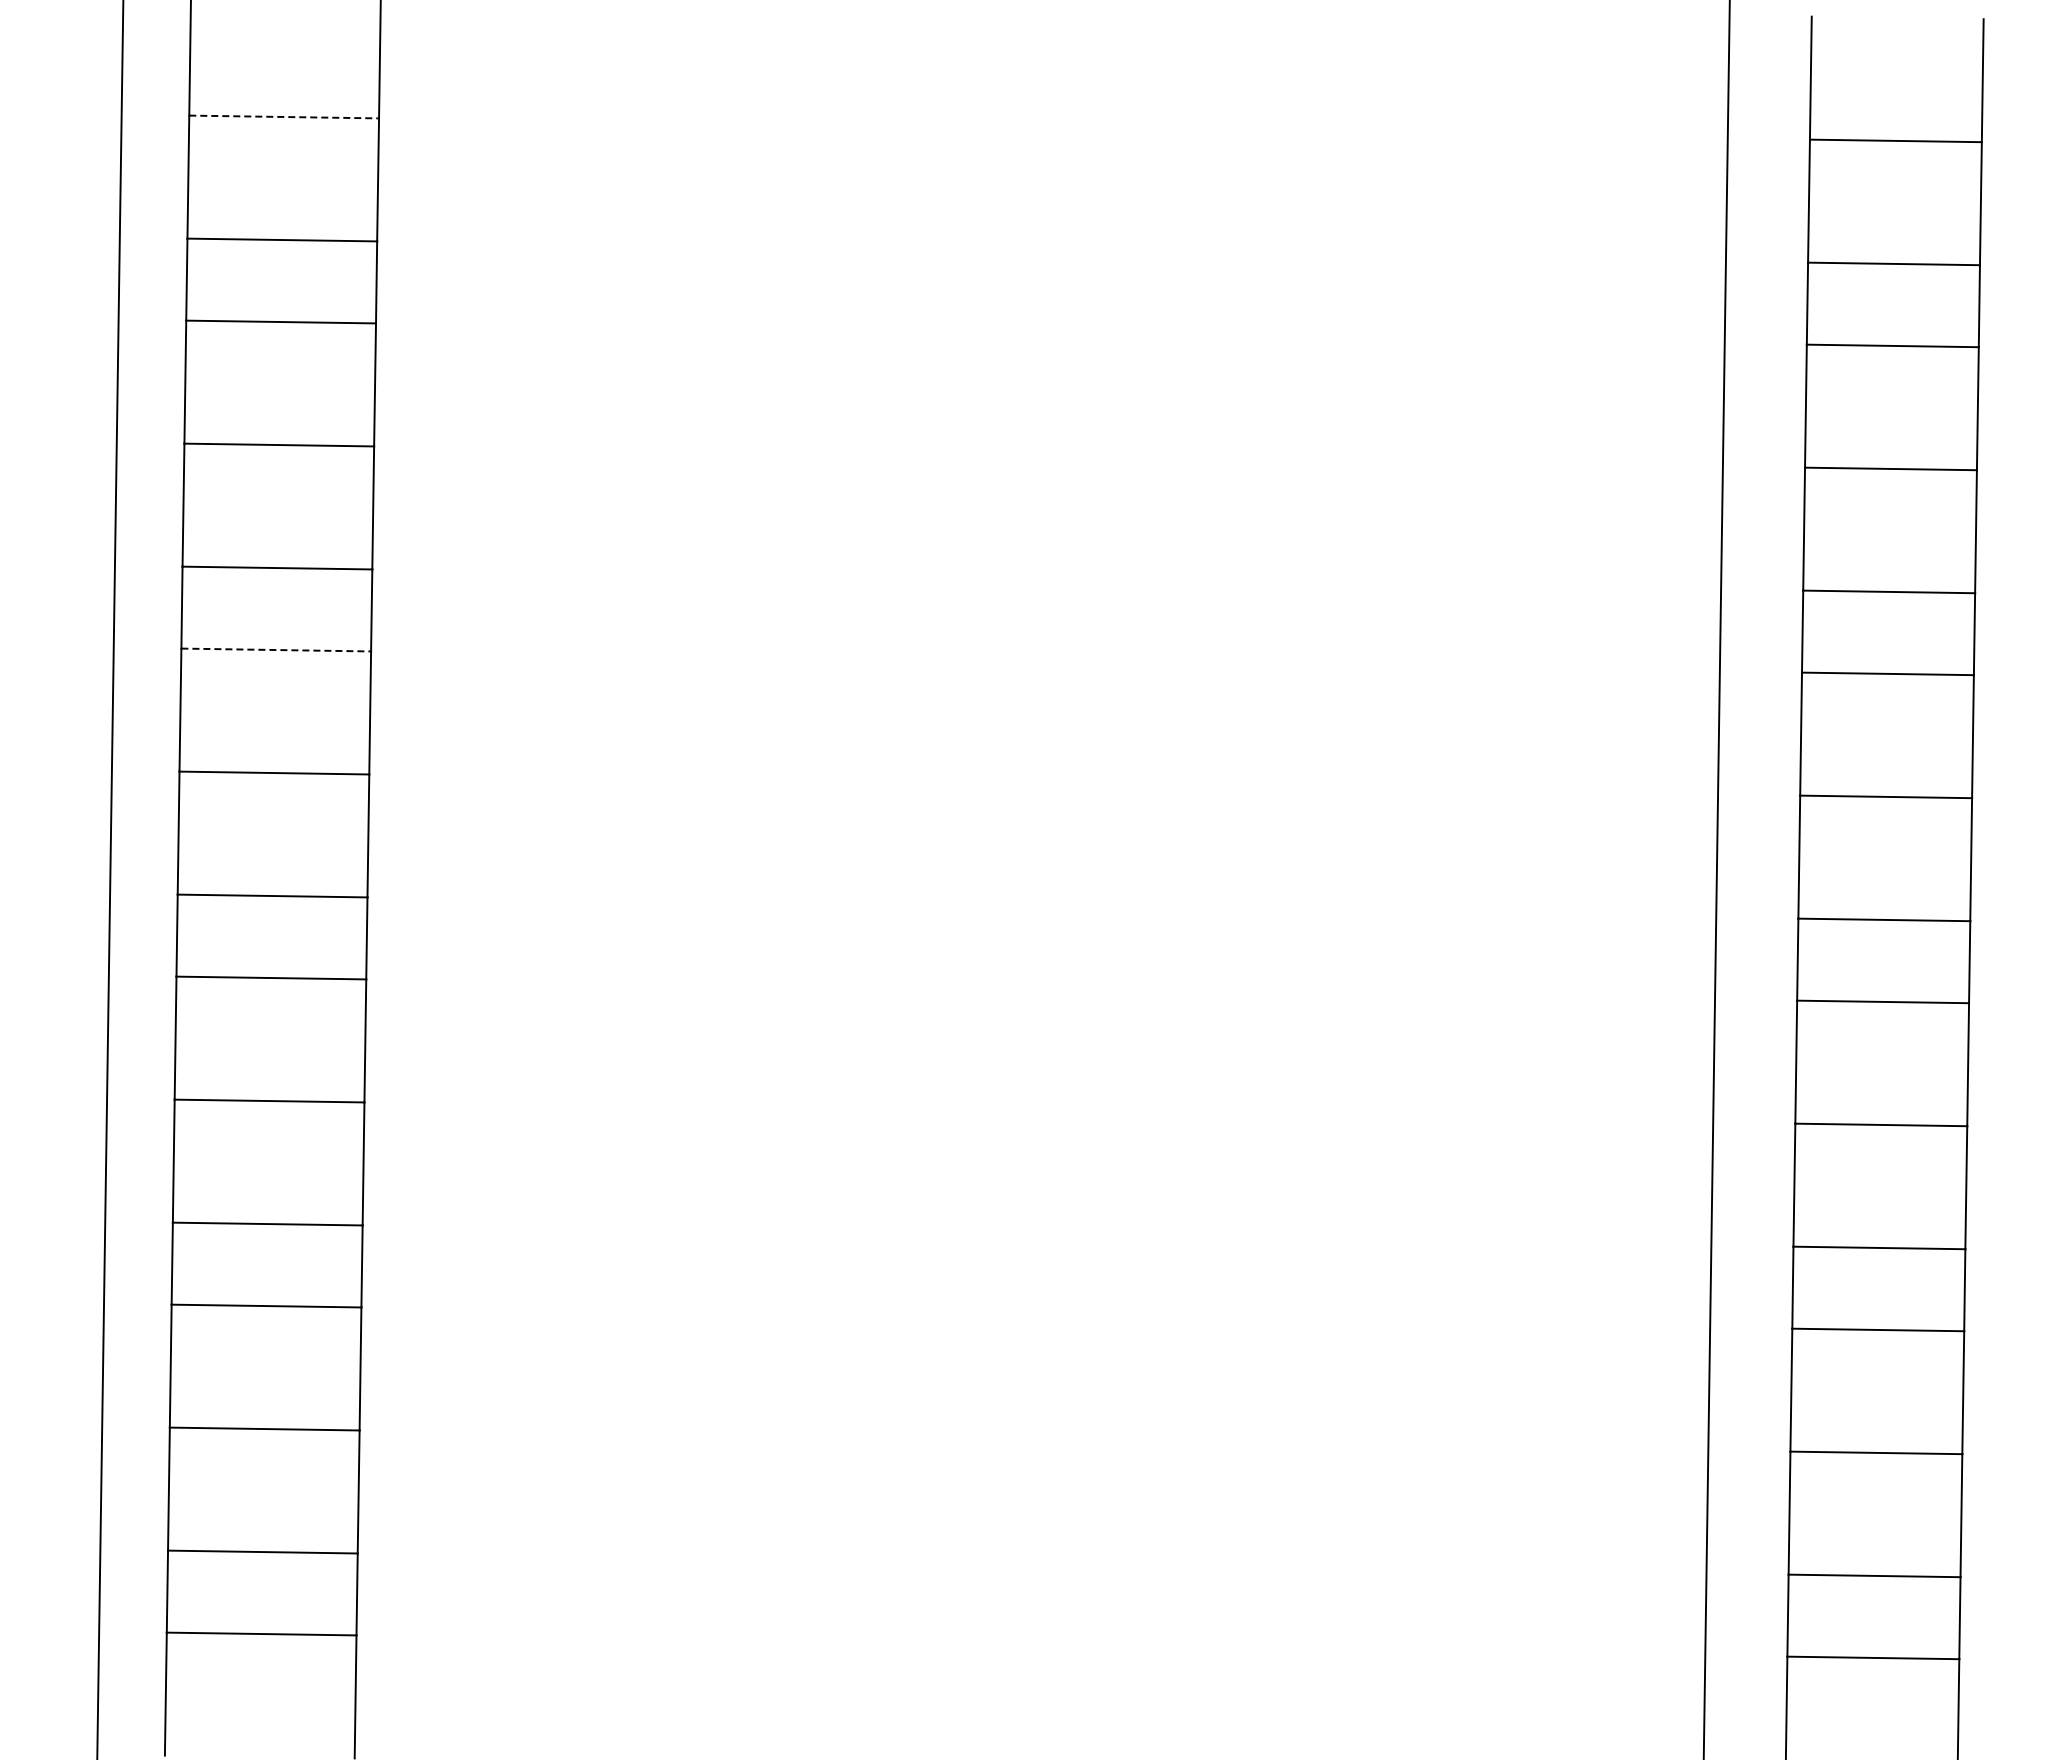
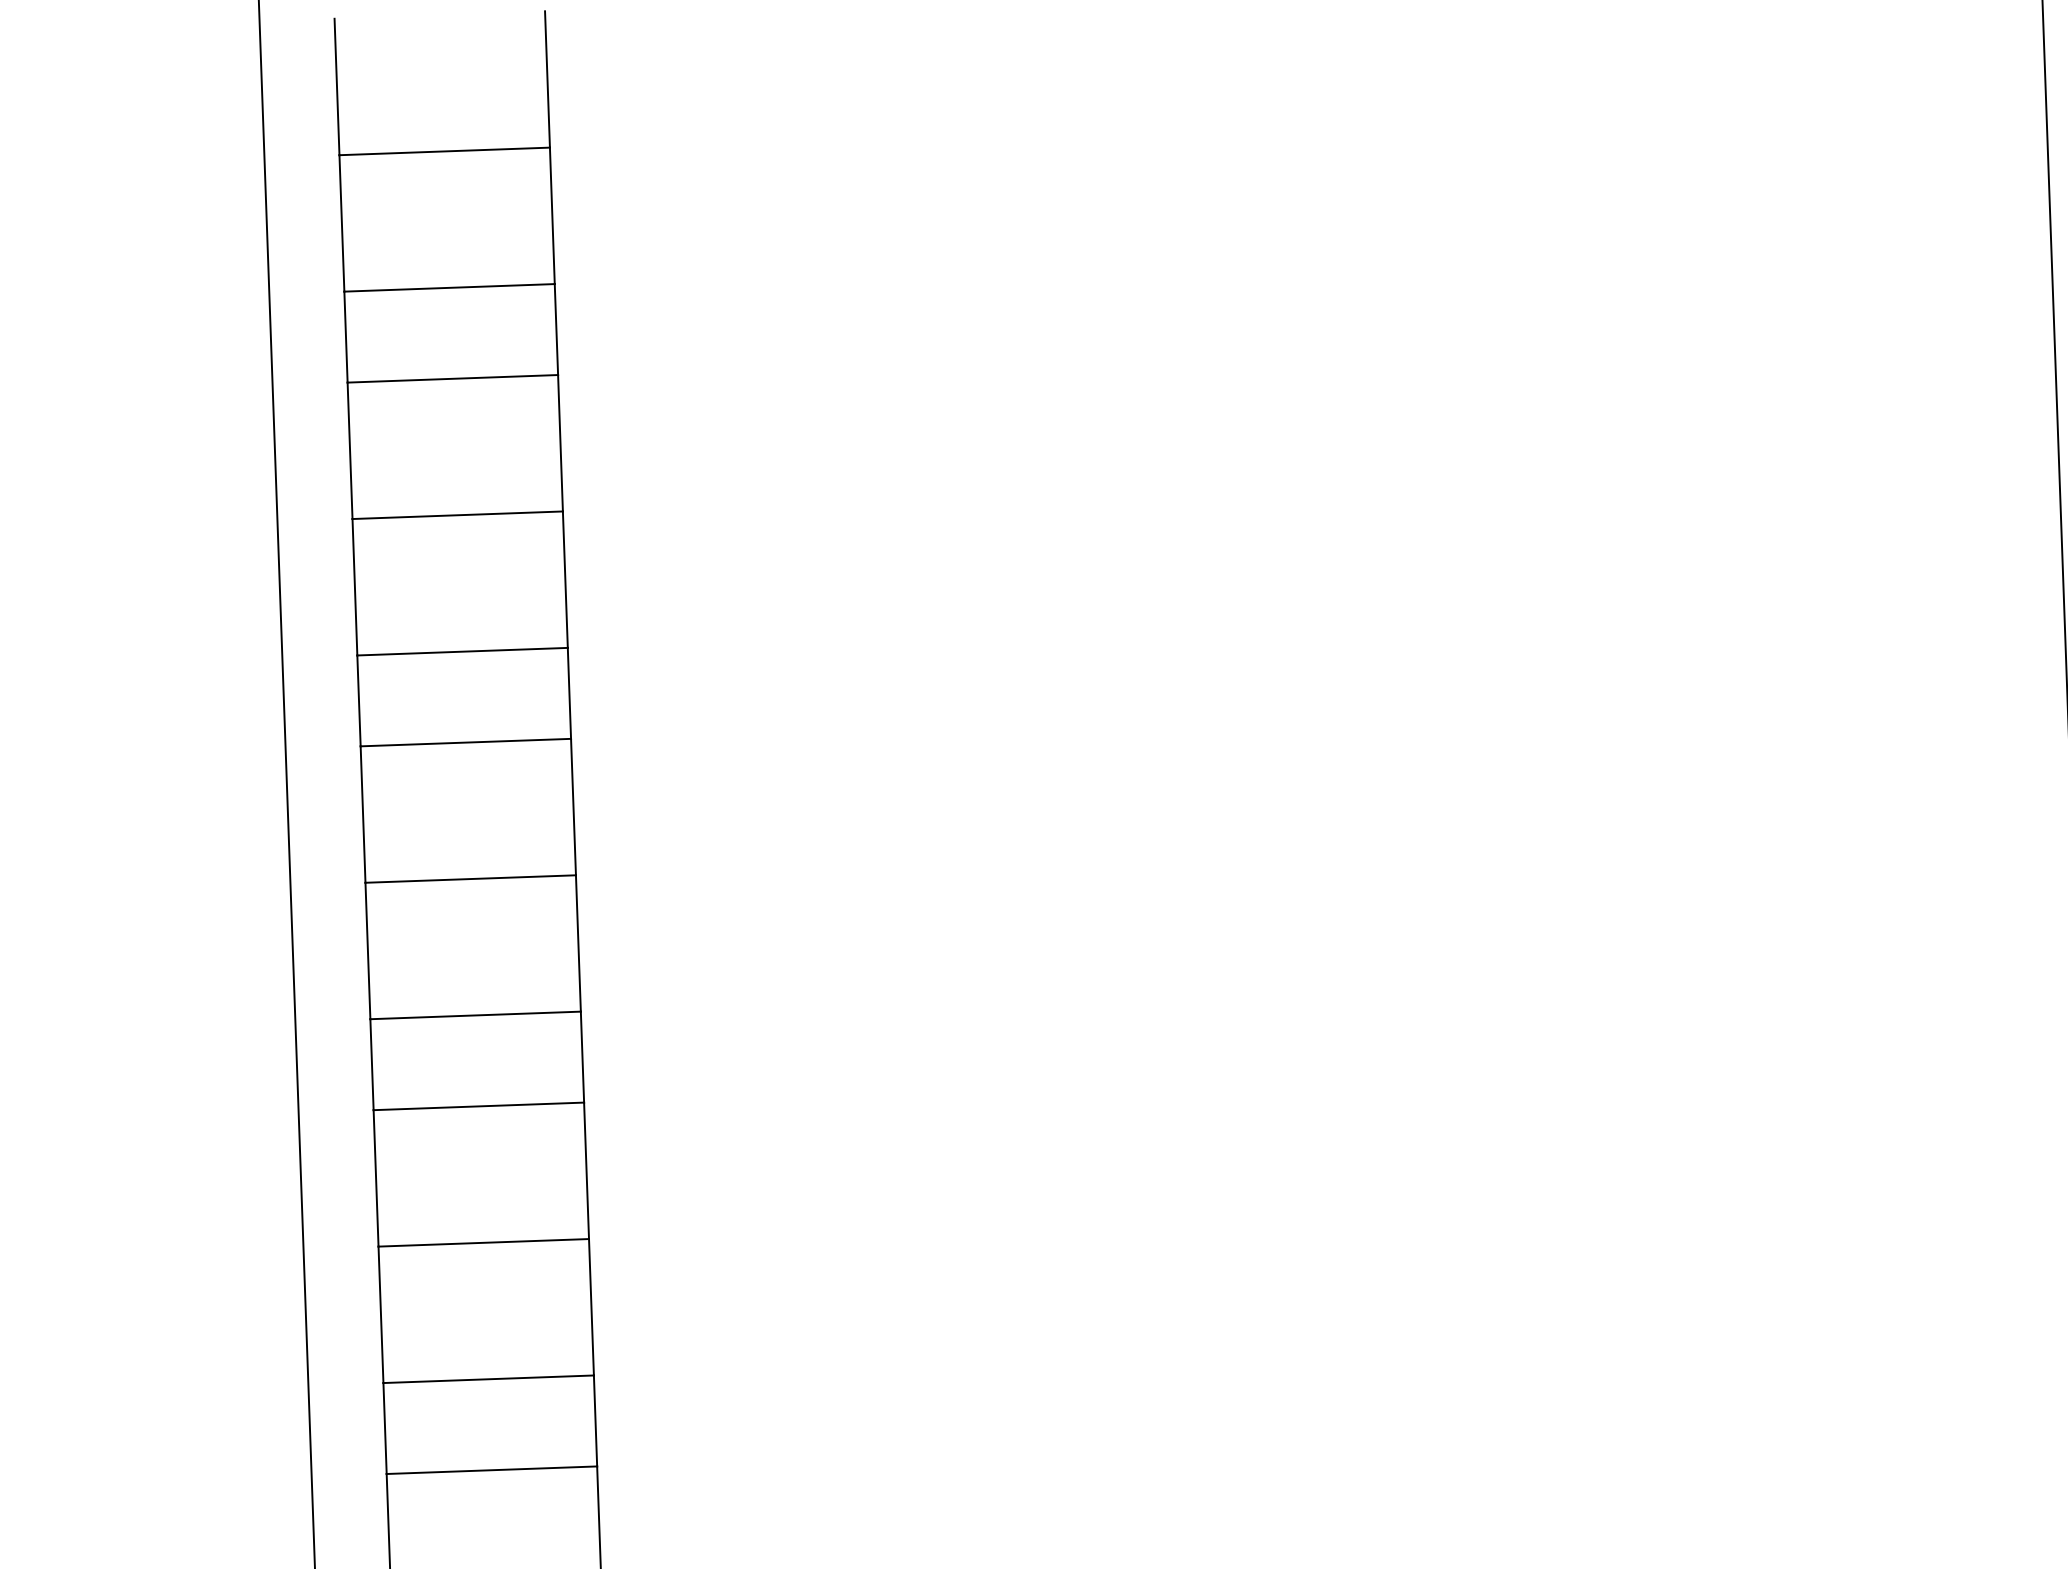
line: (284, 117) -> (445, 151), dashed -> solid
line: (276, 650) -> (466, 743), dashed -> solid

